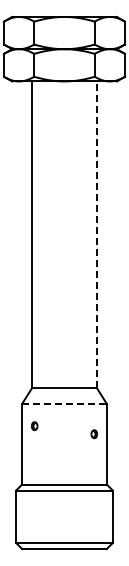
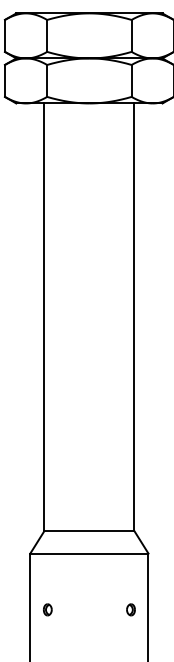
line: (96, 234) -> (134, 317), dashed -> solid
line: (64, 403) -> (89, 553), dashed -> solid
part: (34, 426) -> (47, 610), moved
part: (93, 434) -> (129, 610), moved

